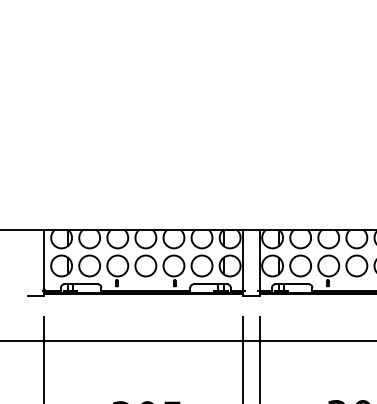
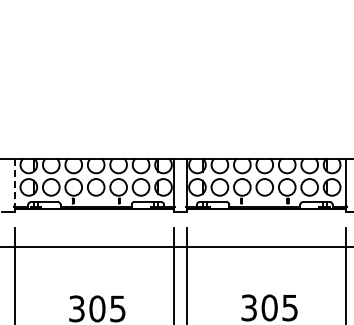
line: (43, 261) -> (14, 183), solid -> dashed

